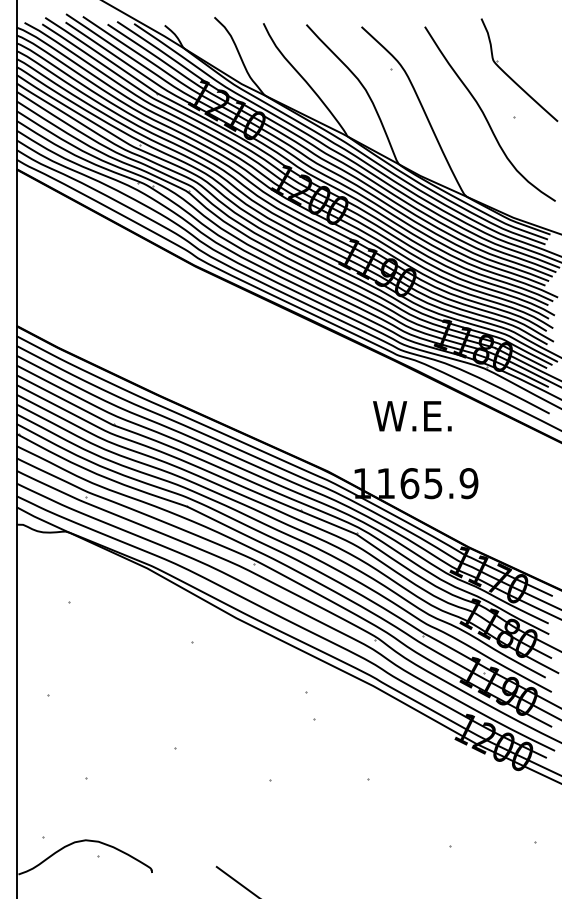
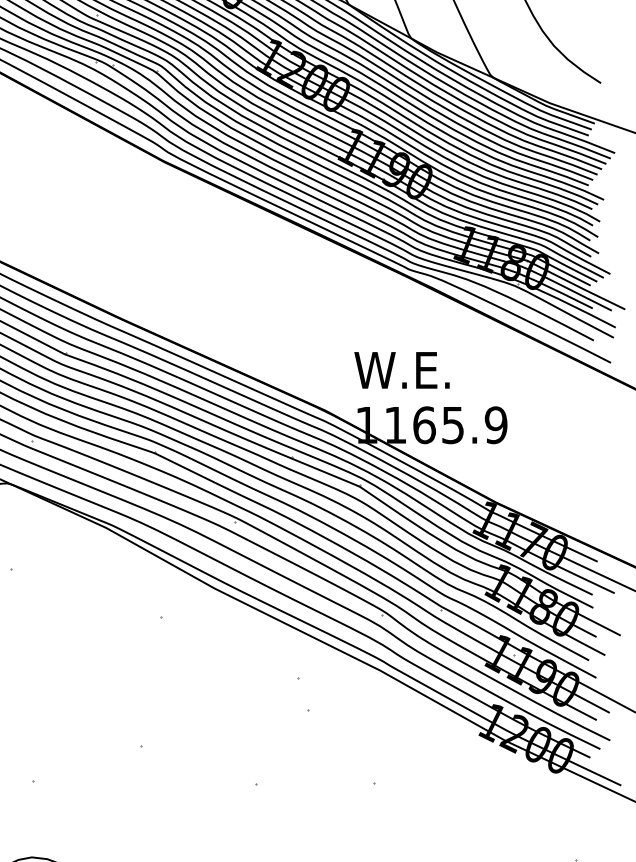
text: (412, 416) -> (402, 370), moved

